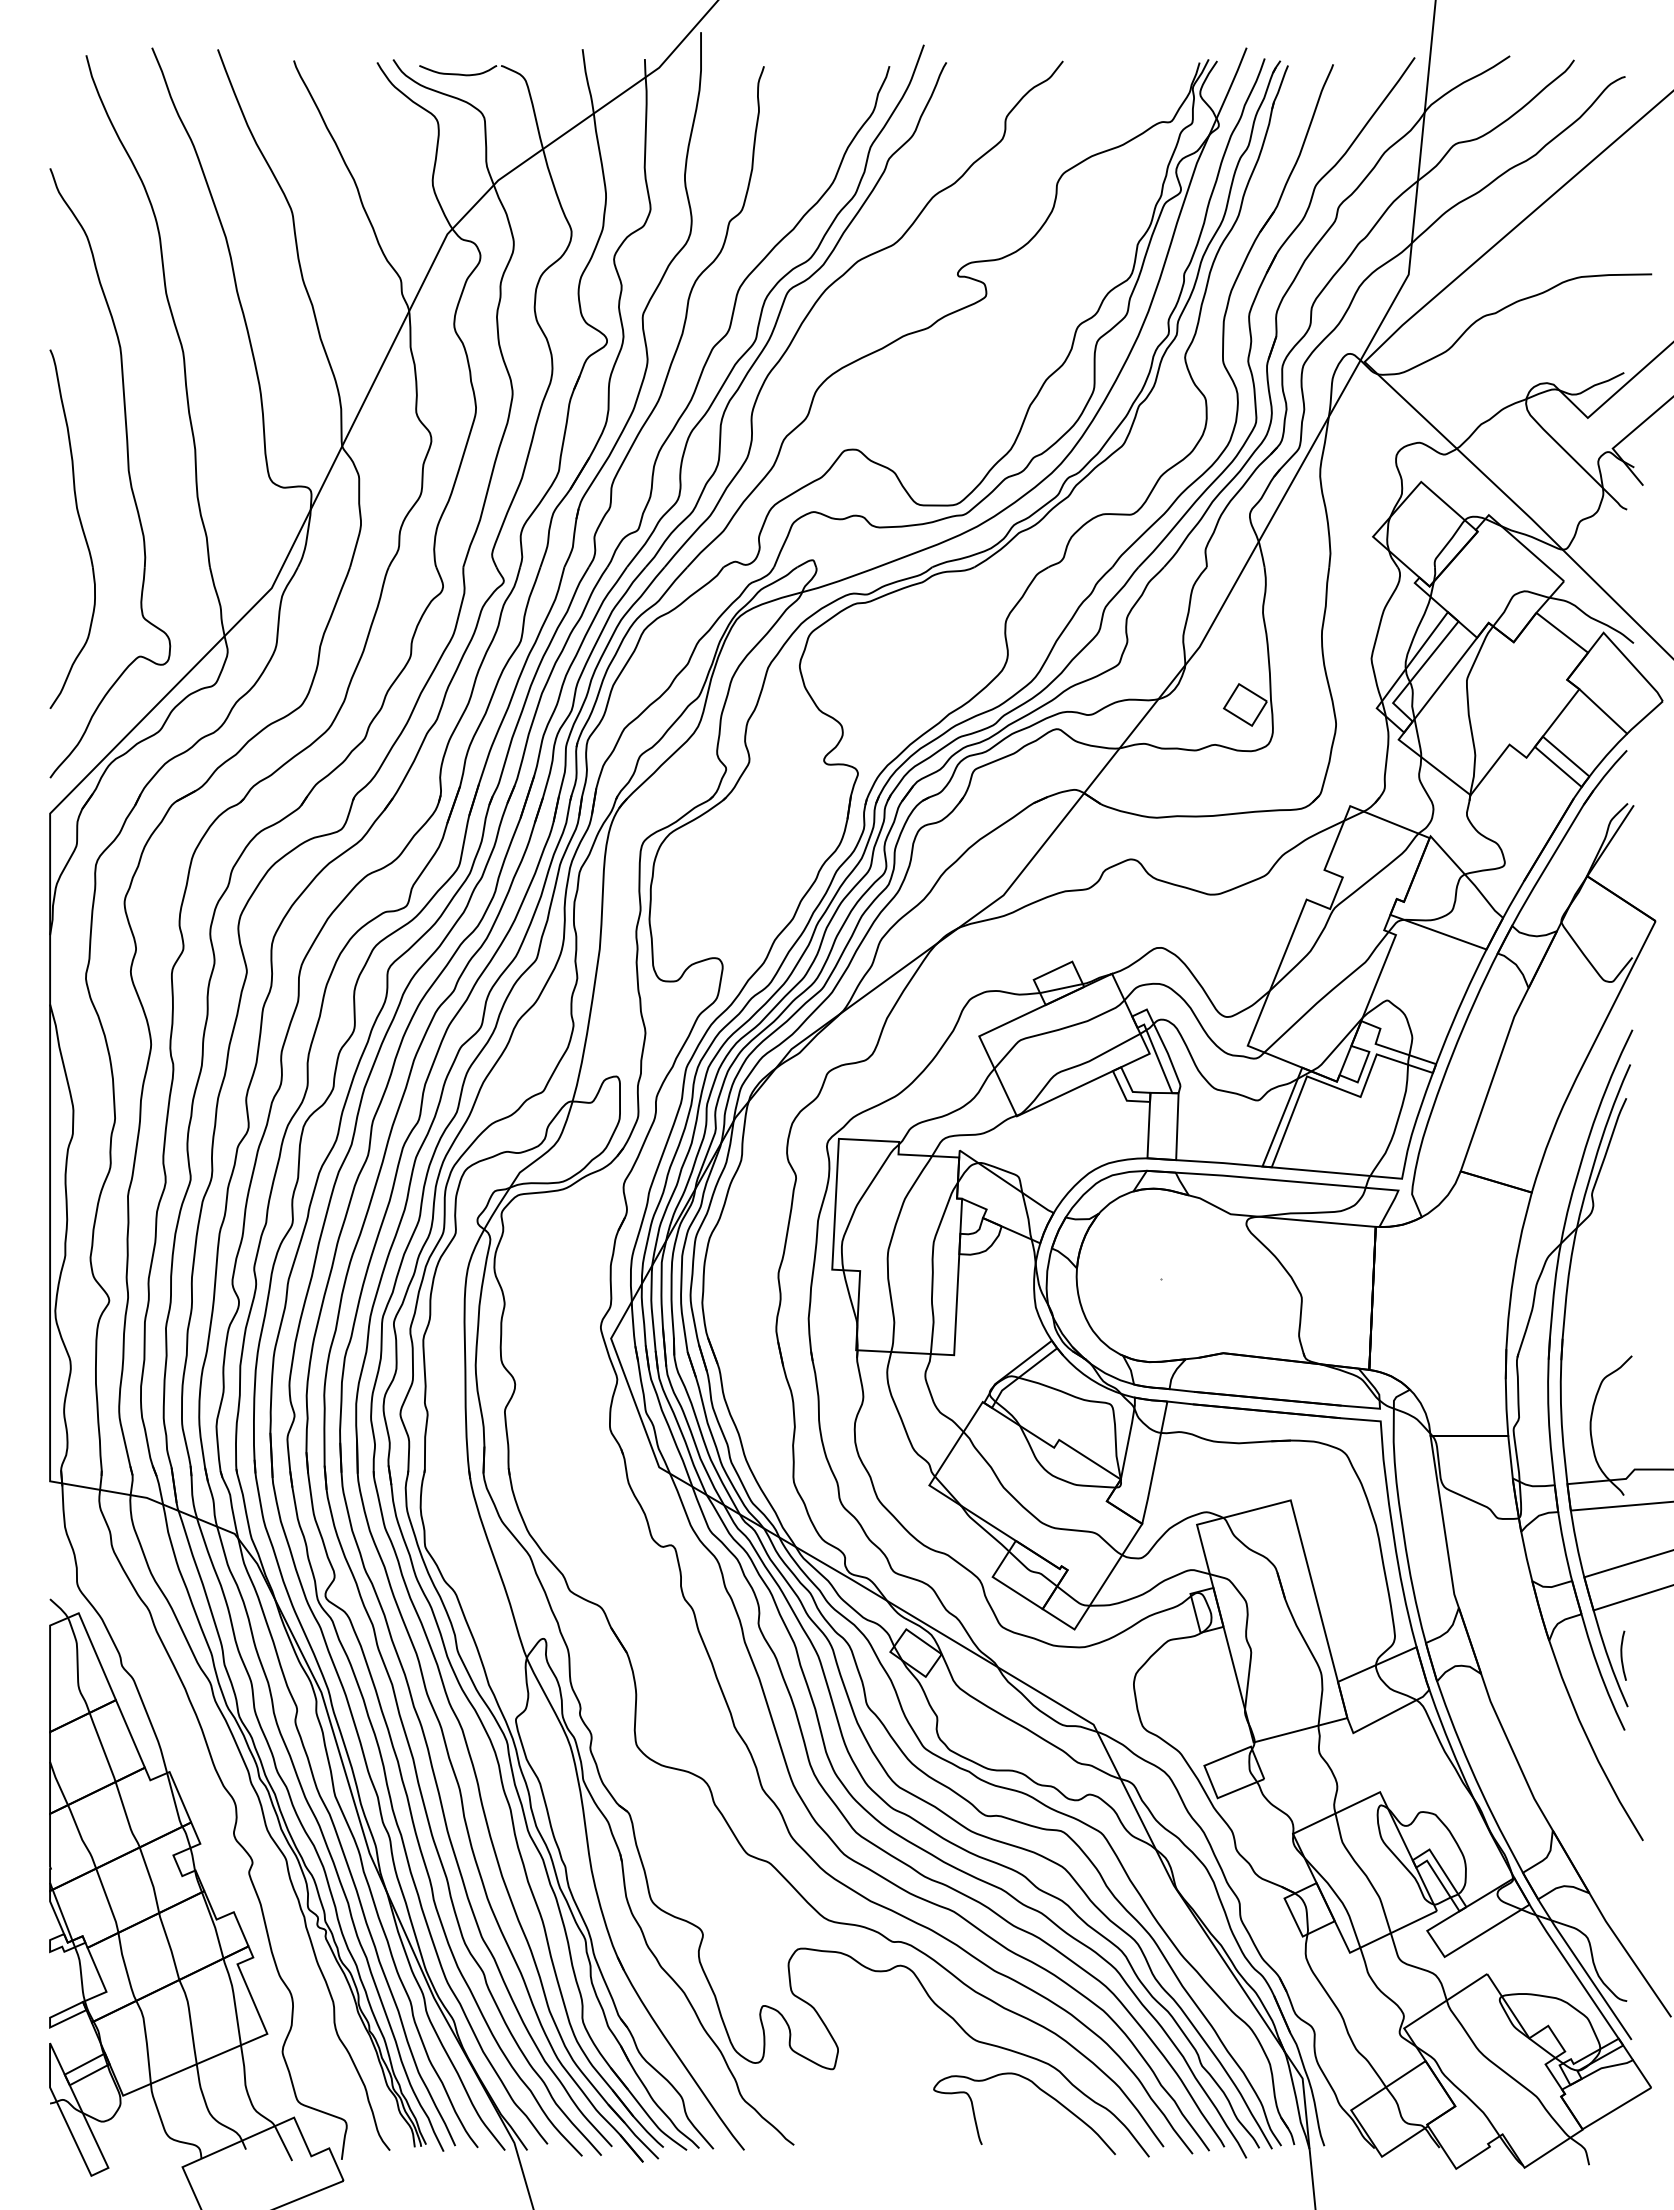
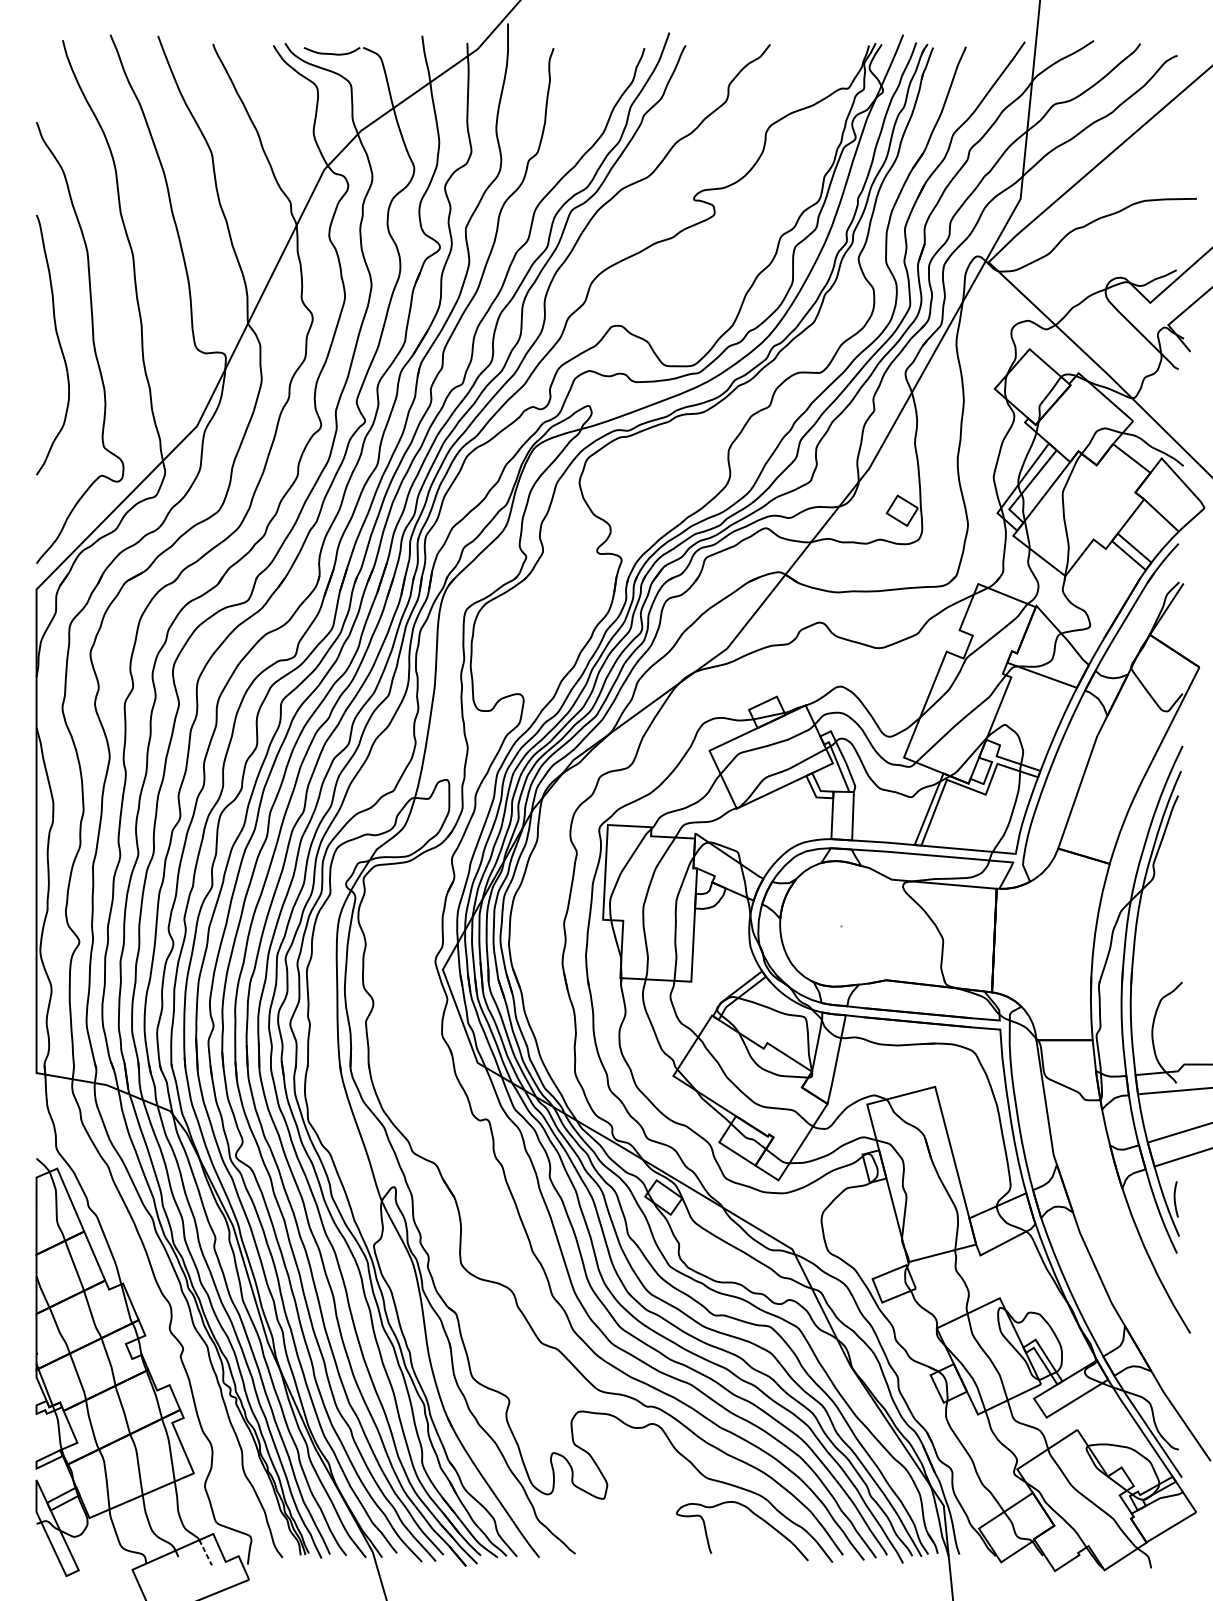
part: (80, 525) -> (58, 342), moved
line: (283, 2144) -> (205, 1553), solid -> dashed

